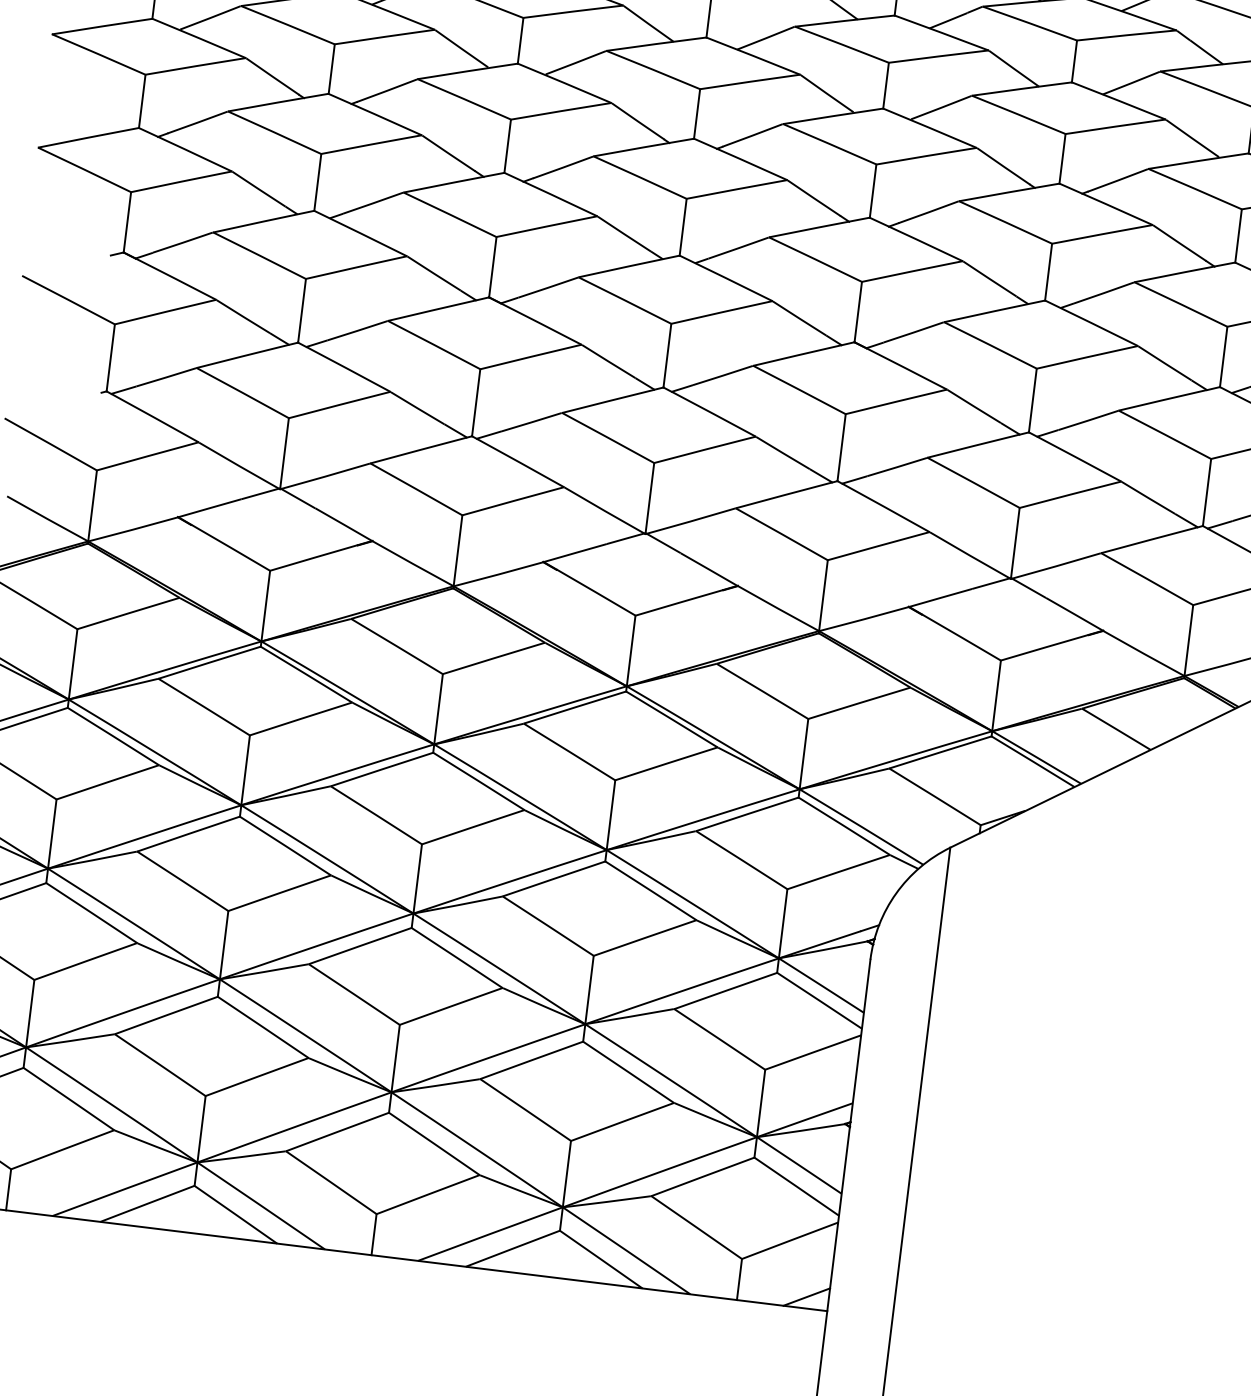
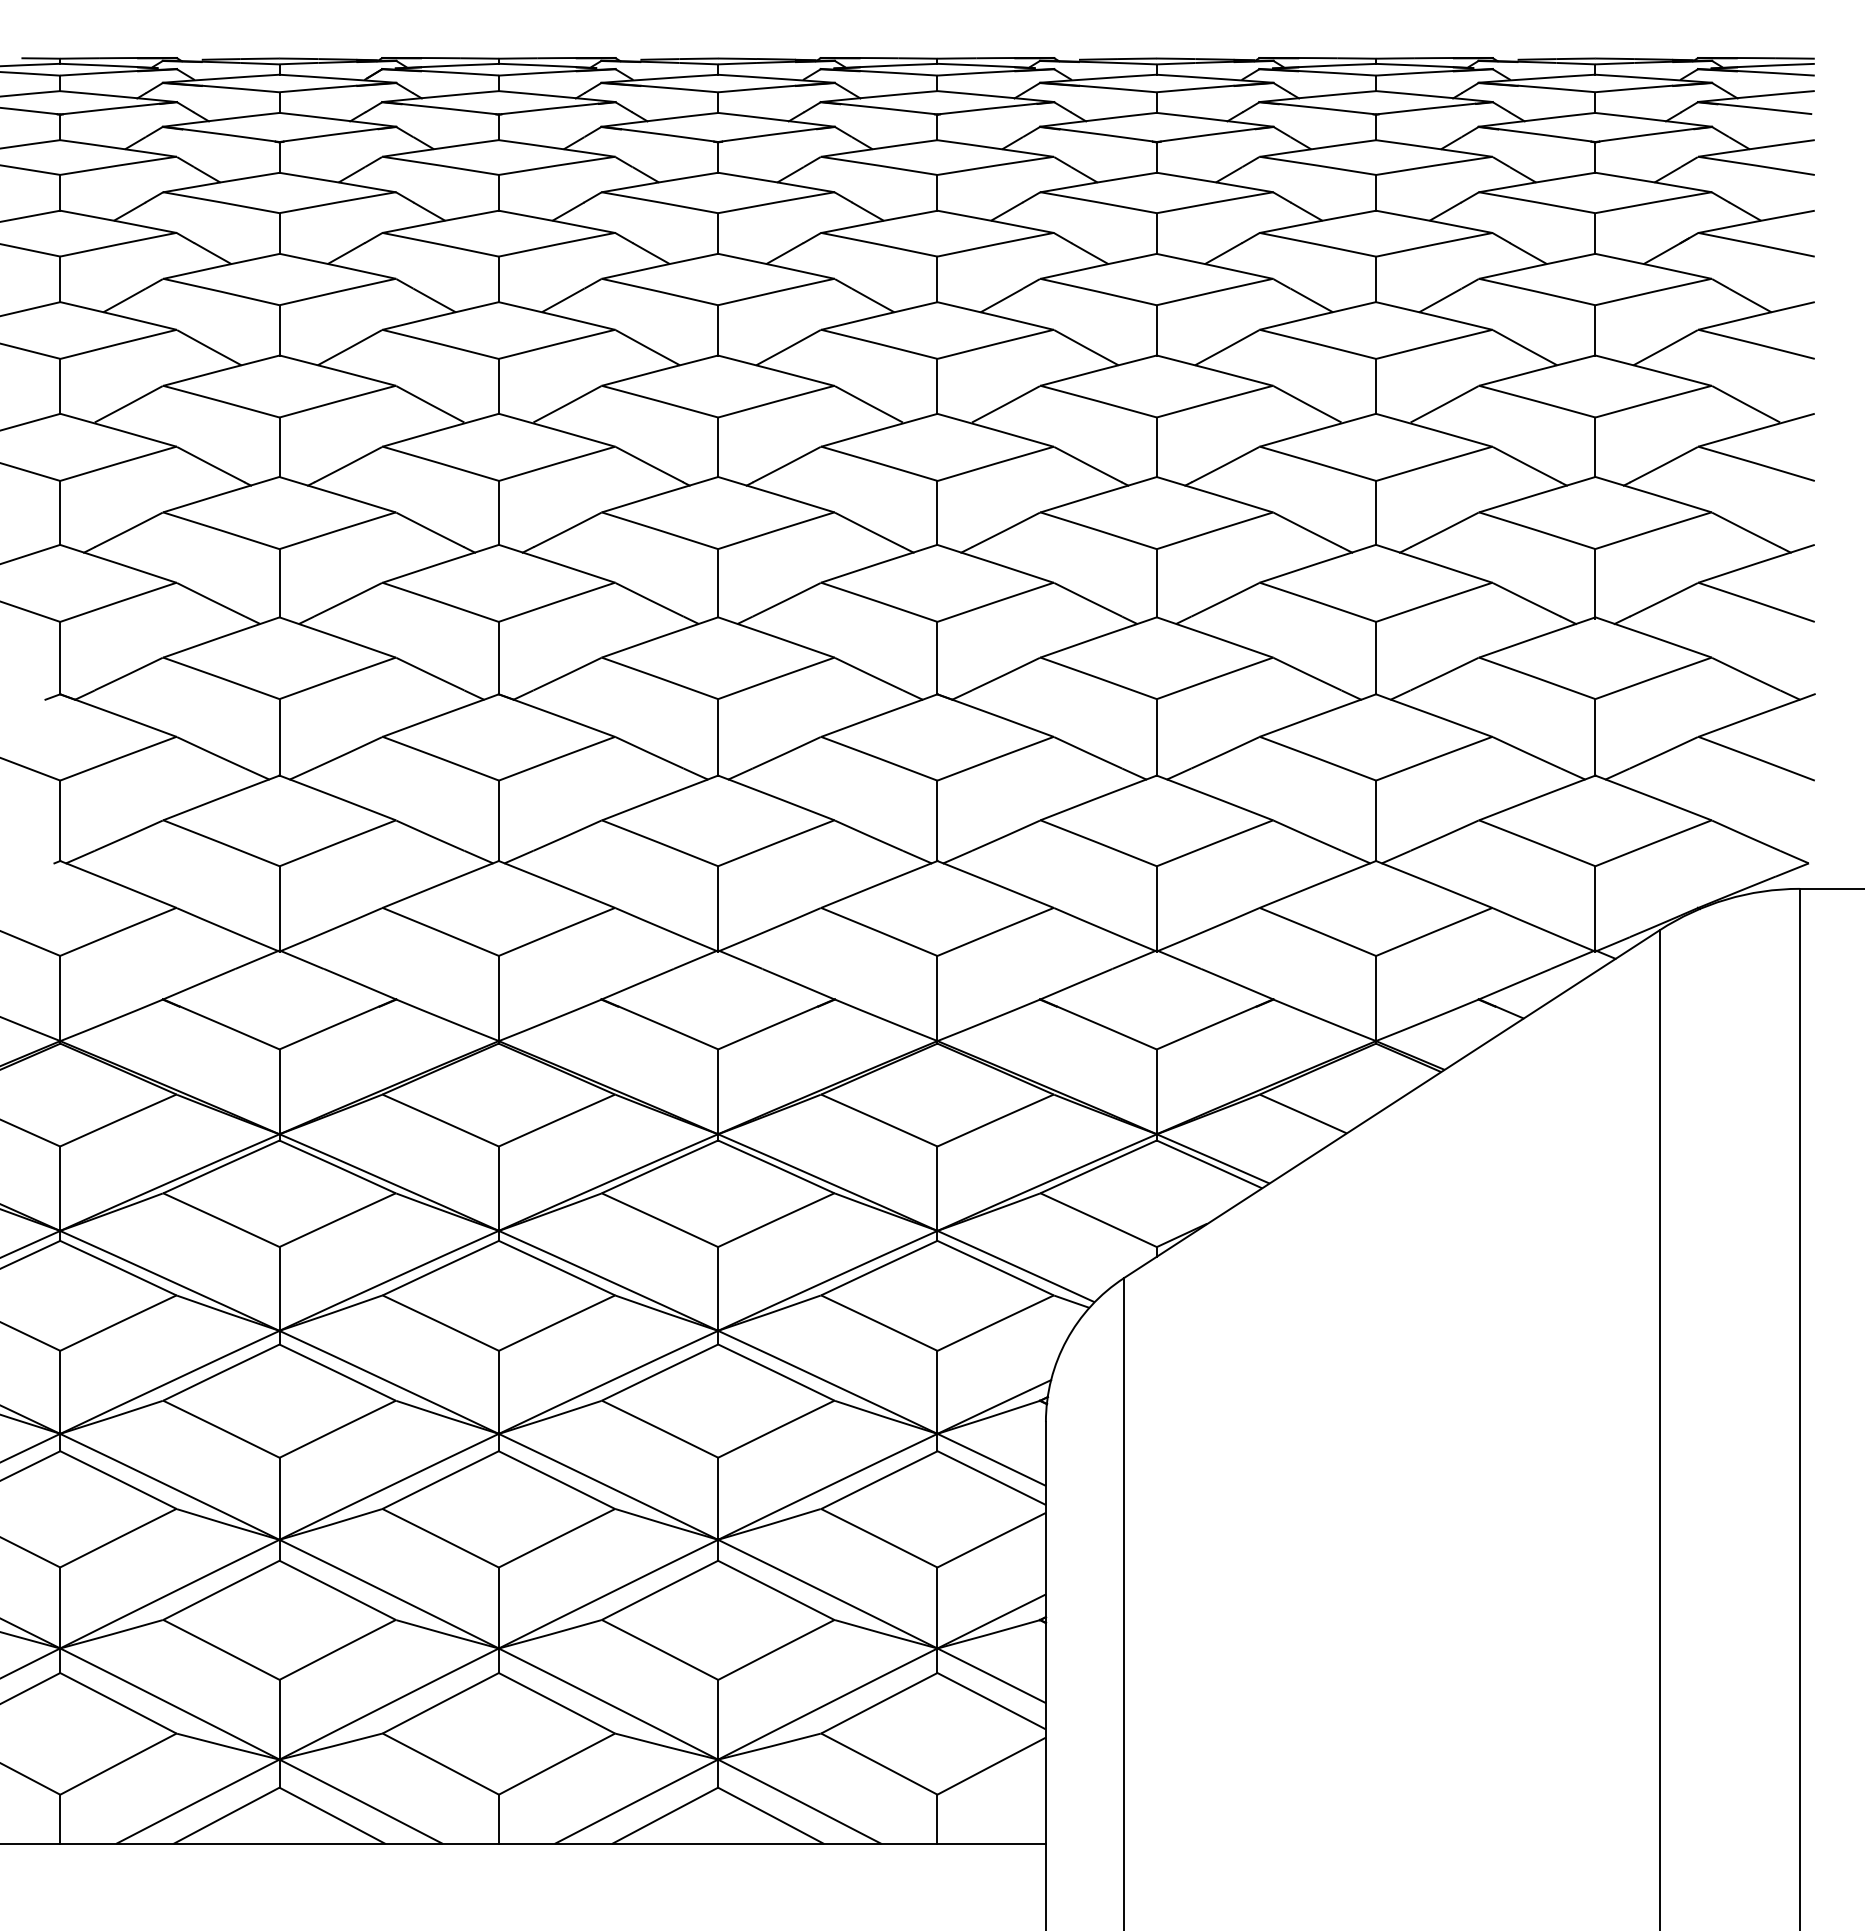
line: (806, 1296) -> (1019, 1829), removed

